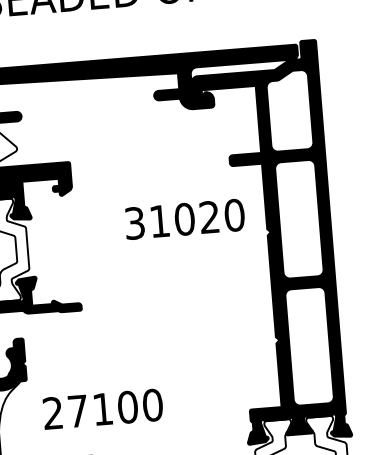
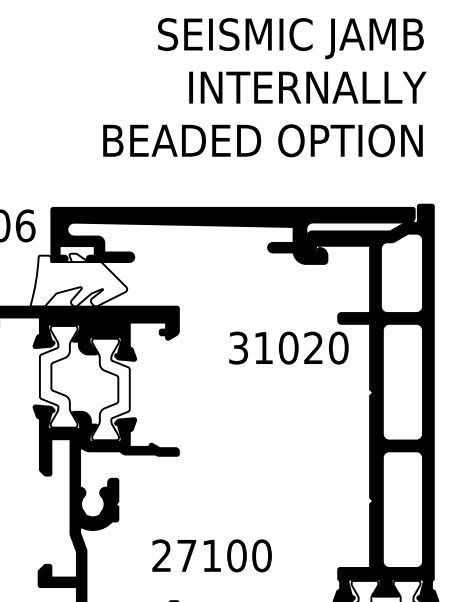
text: (184, 218) -> (288, 347), moved
text: (102, 408) -> (211, 555), moved

